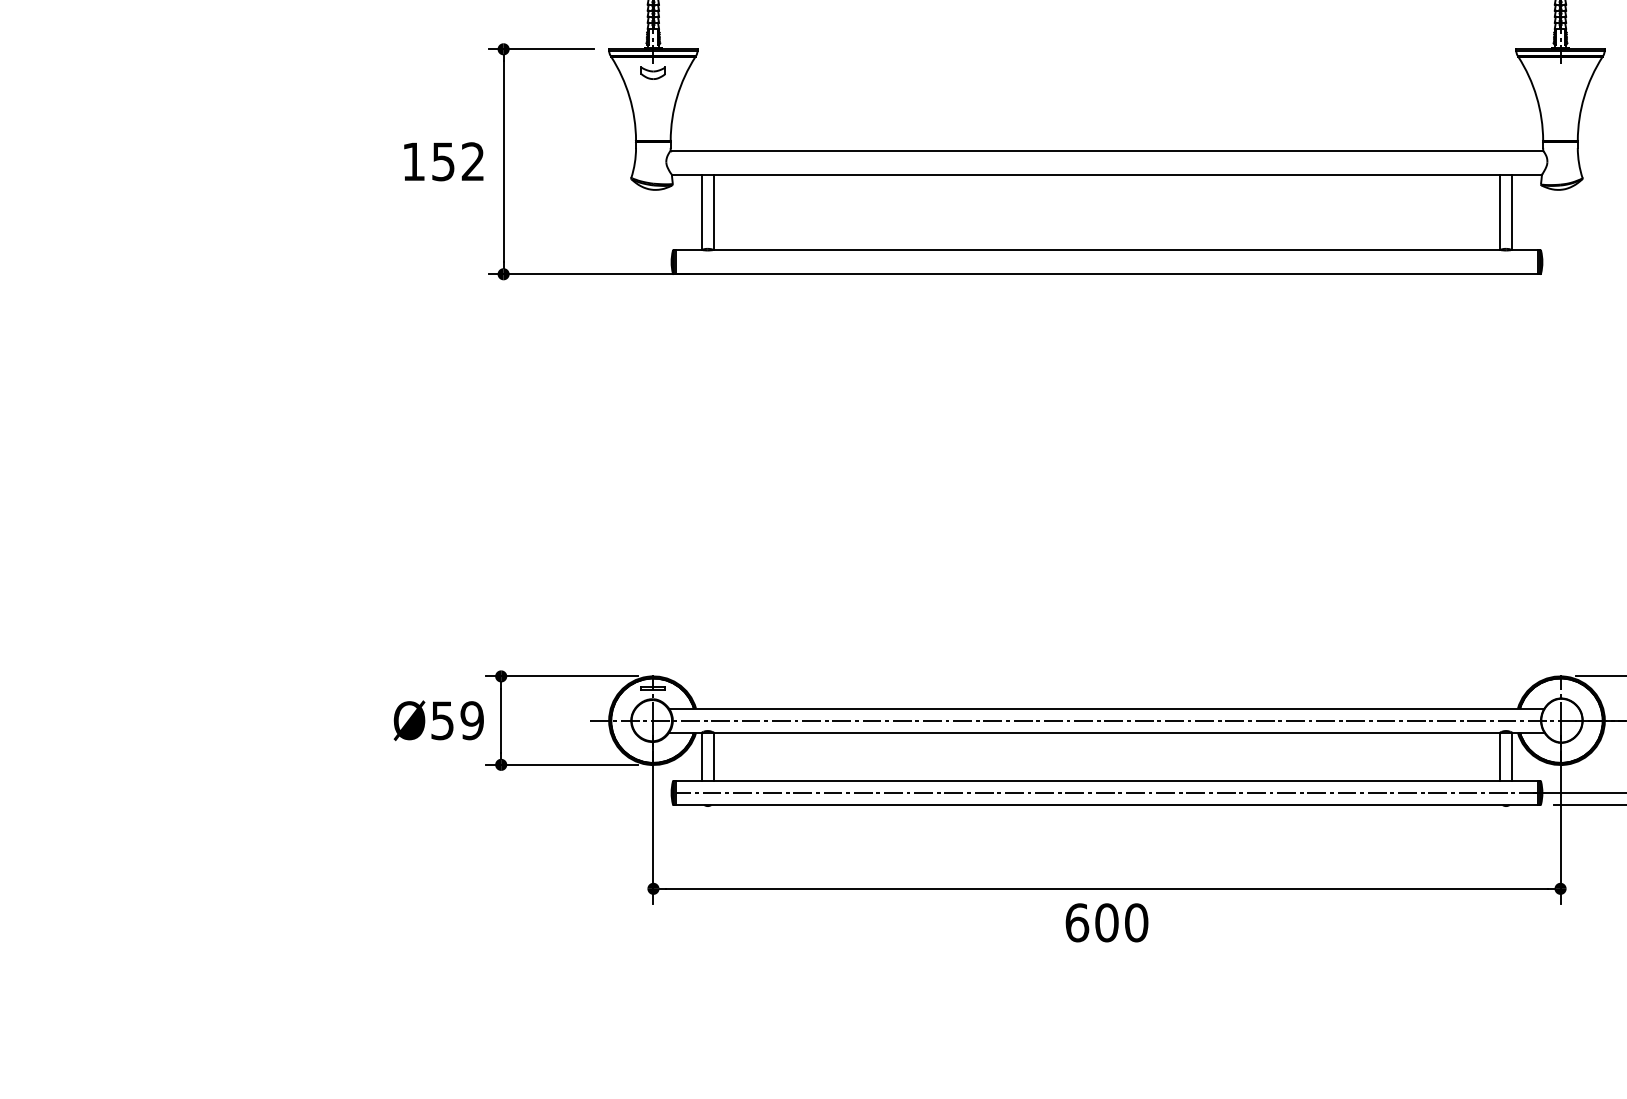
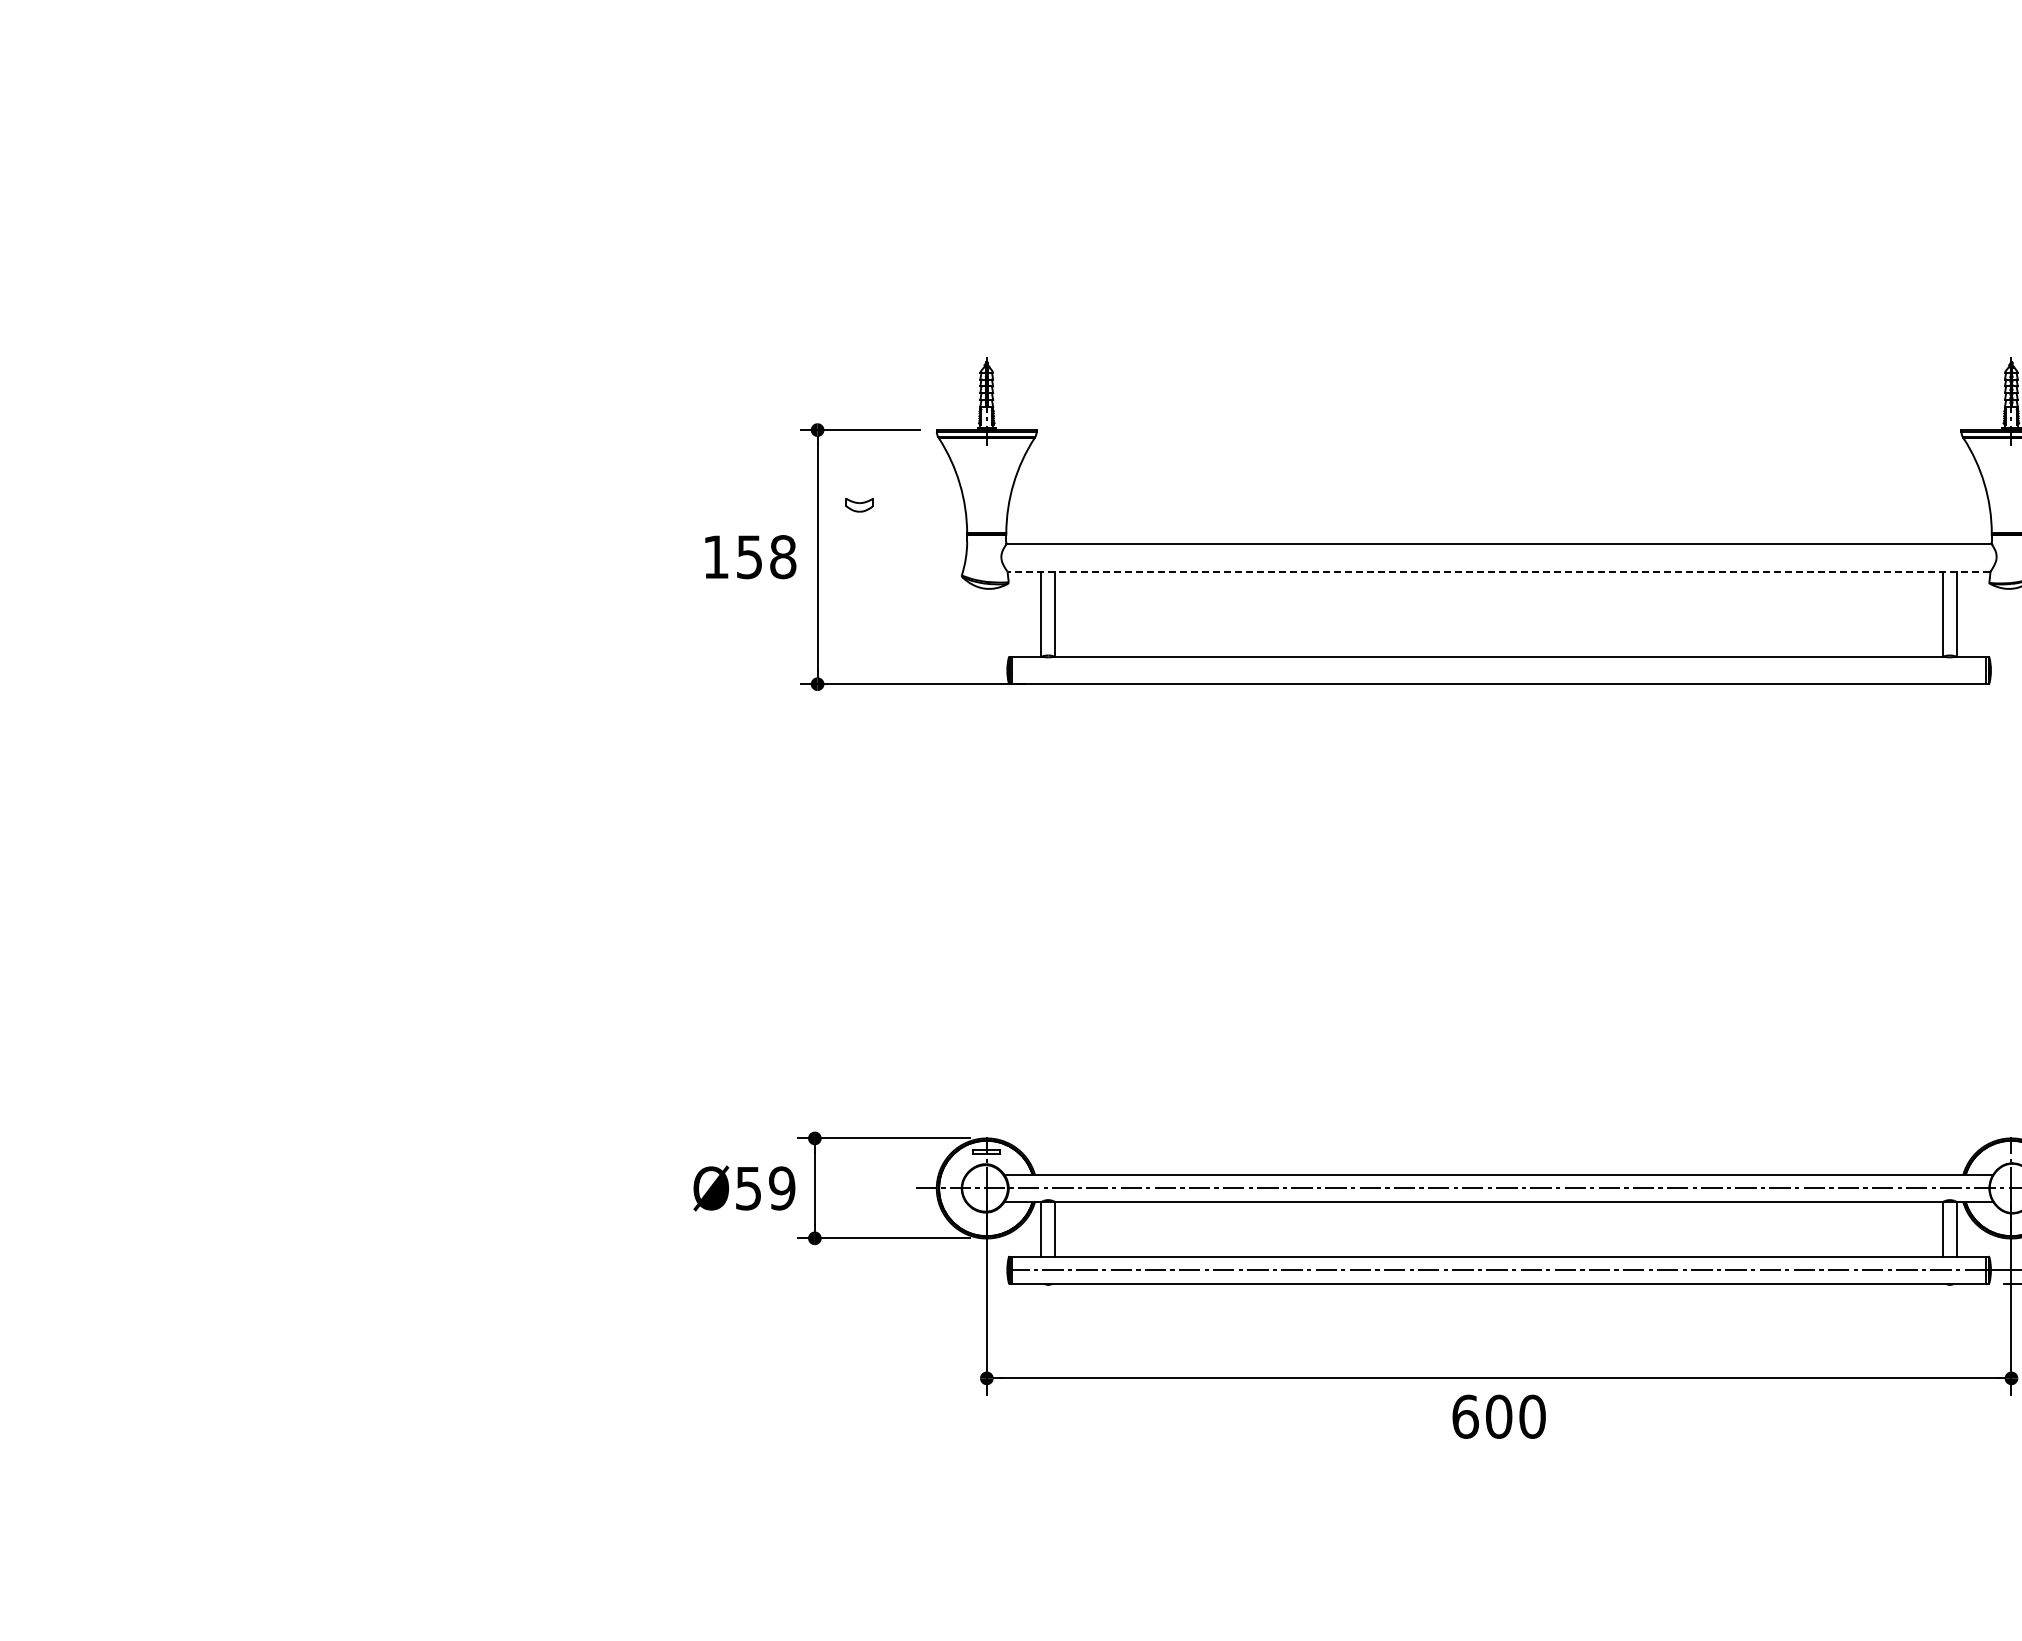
part: (653, 73) -> (859, 505), moved
text: (473, 162) -> (783, 557), 152 -> 158
line: (1106, 174) -> (1498, 571), solid -> dashed

